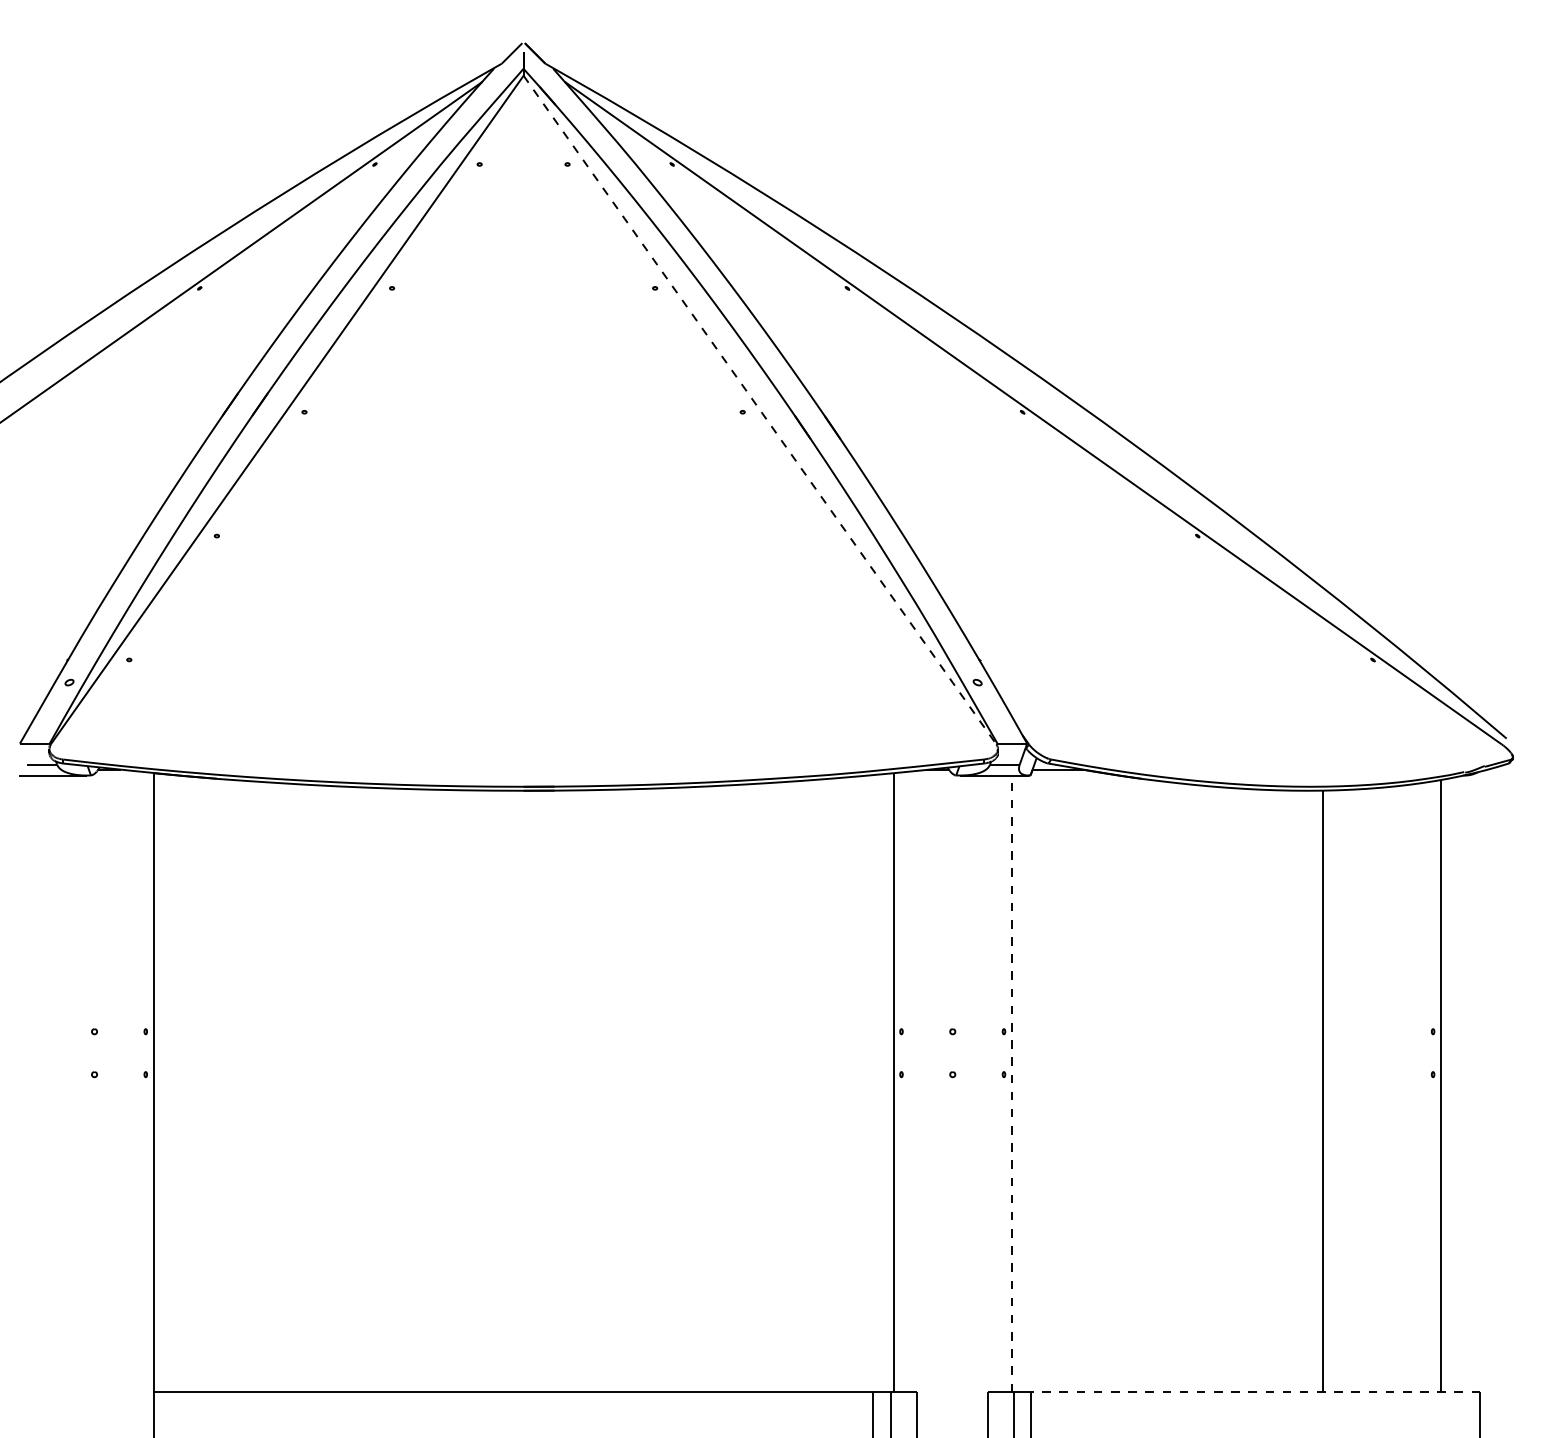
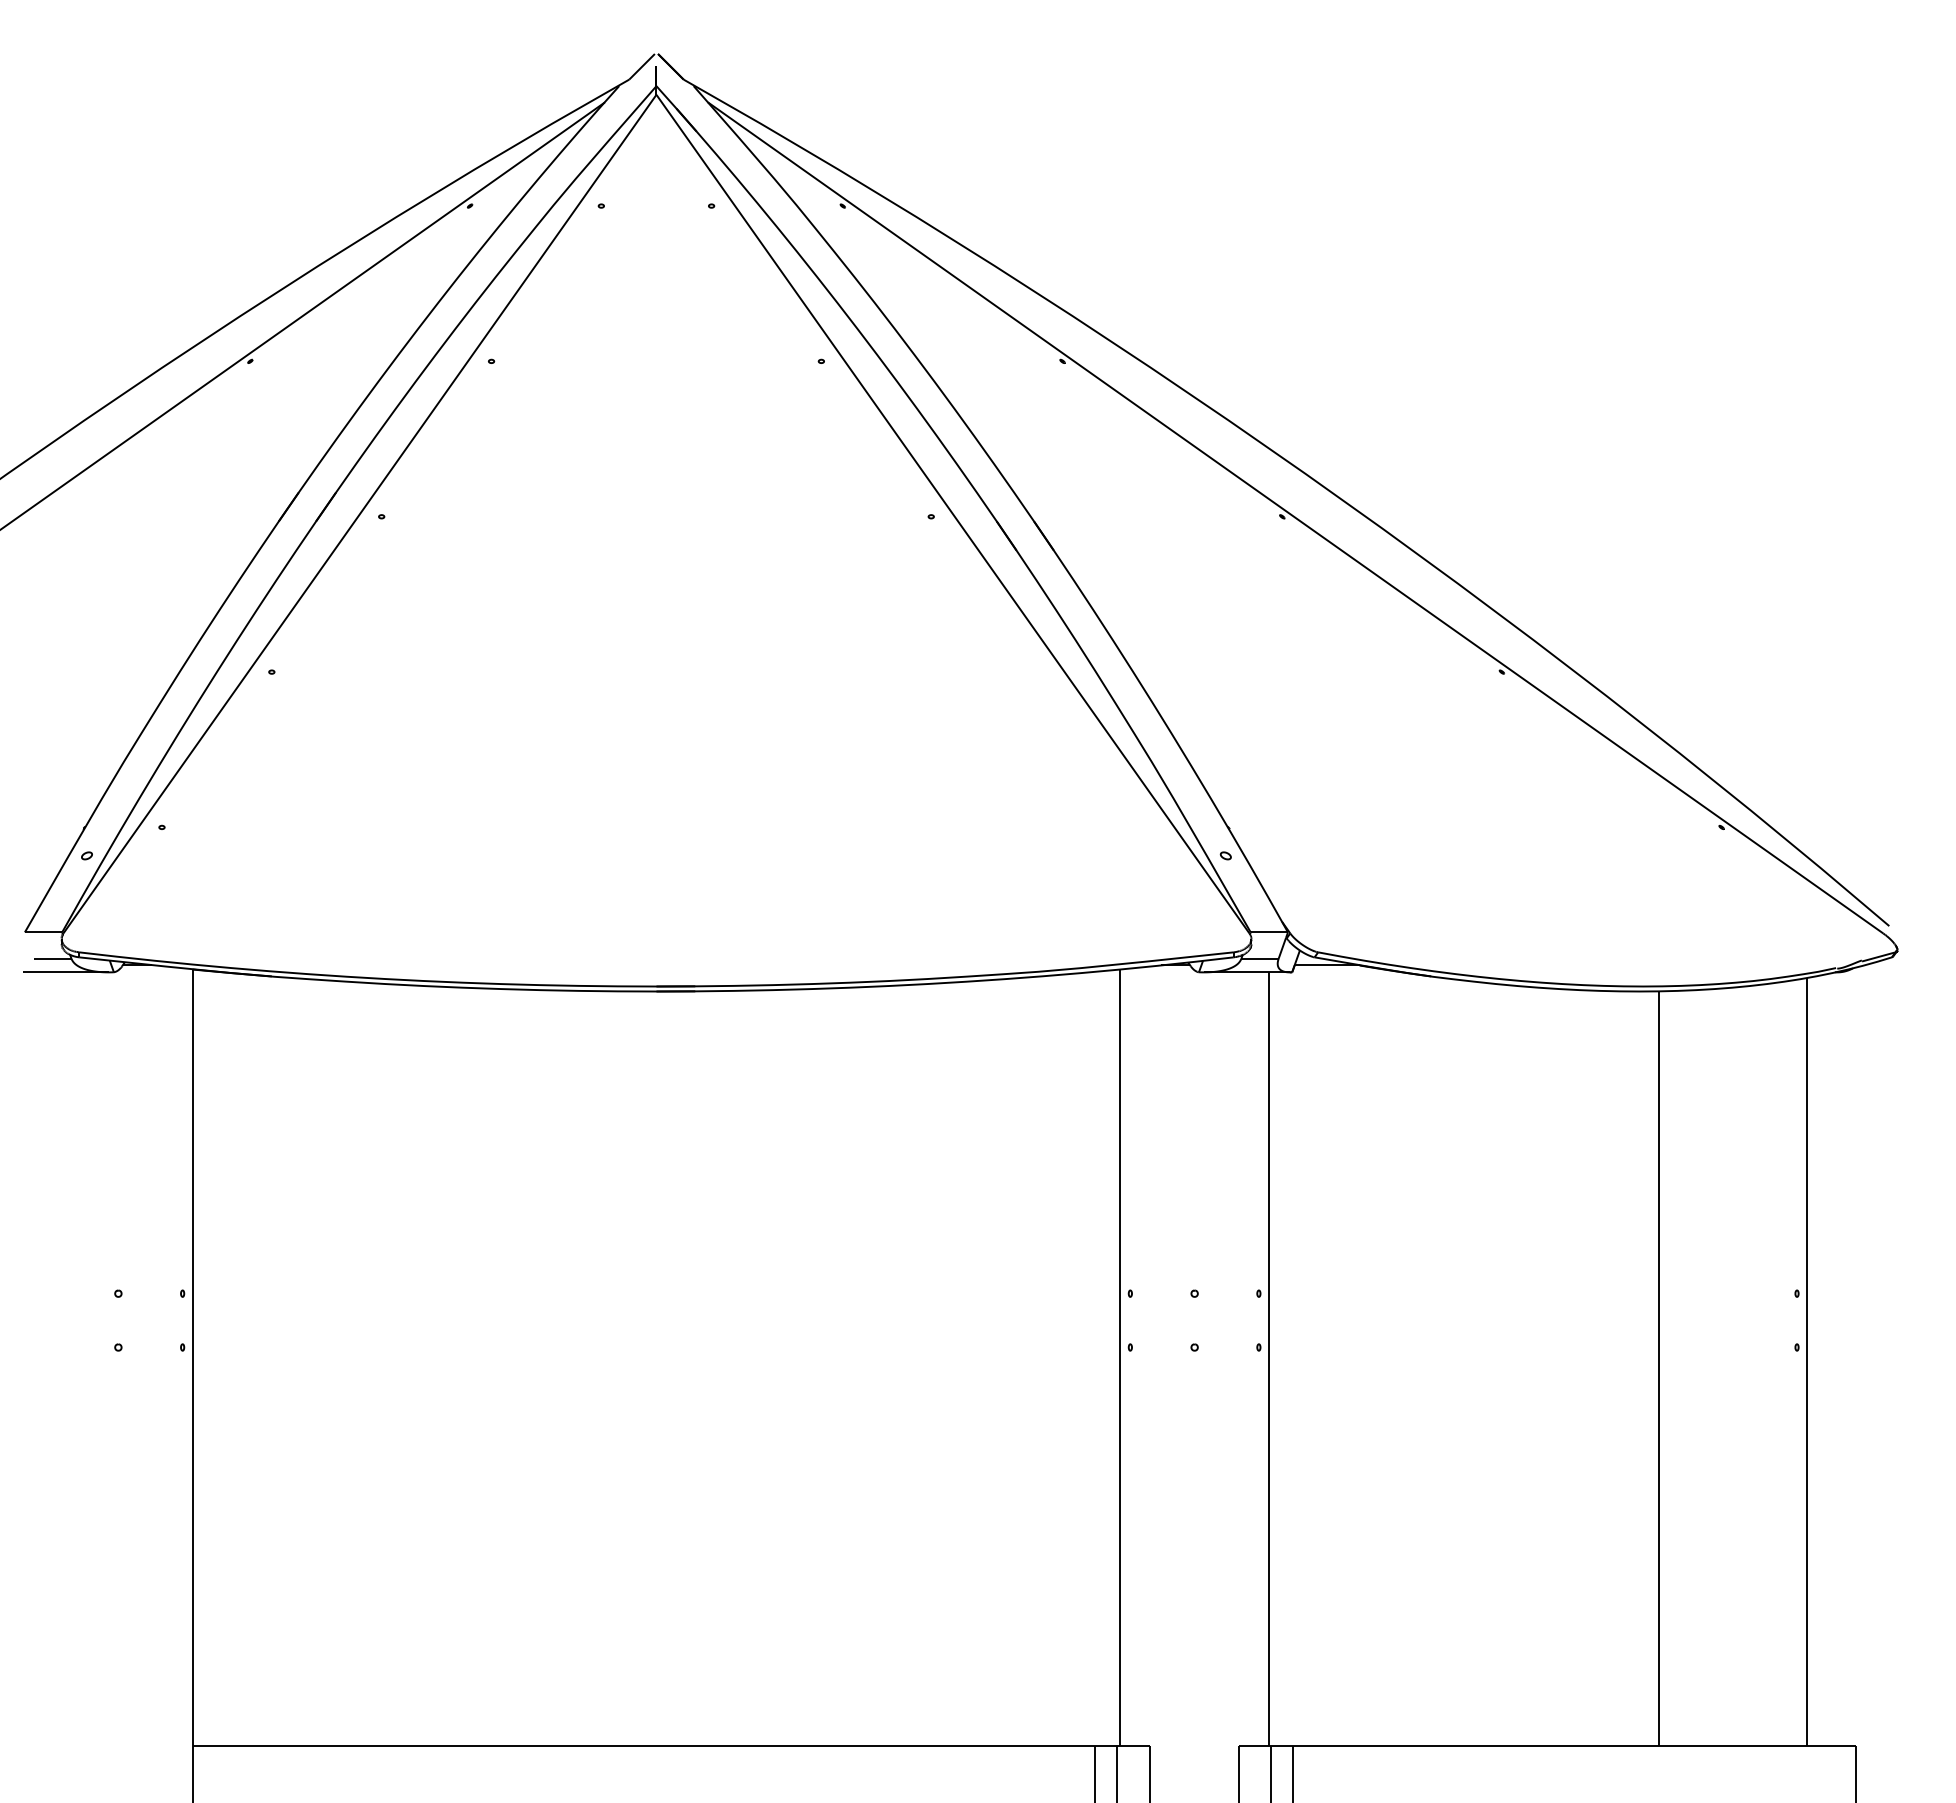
line: (759, 410) -> (952, 514), dashed -> solid
line: (1011, 1084) -> (1268, 1359), dashed -> solid
line: (1255, 1392) -> (1574, 1745), dashed -> solid

